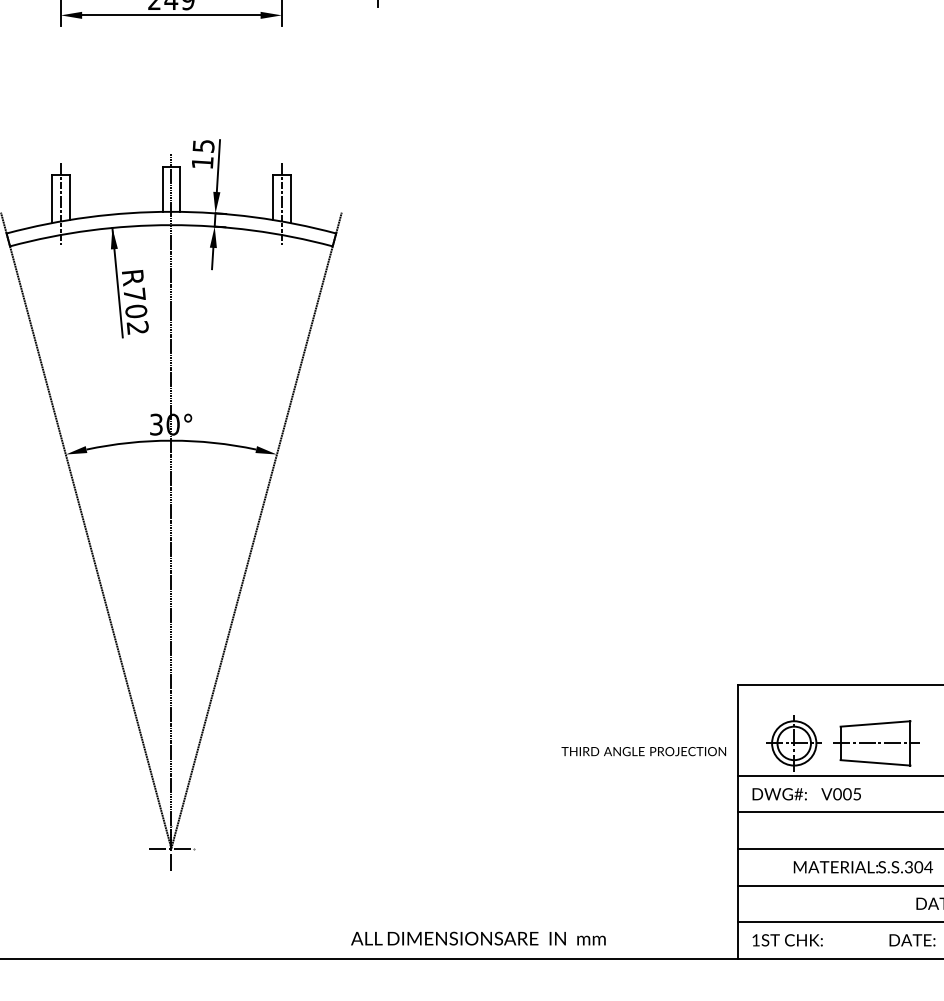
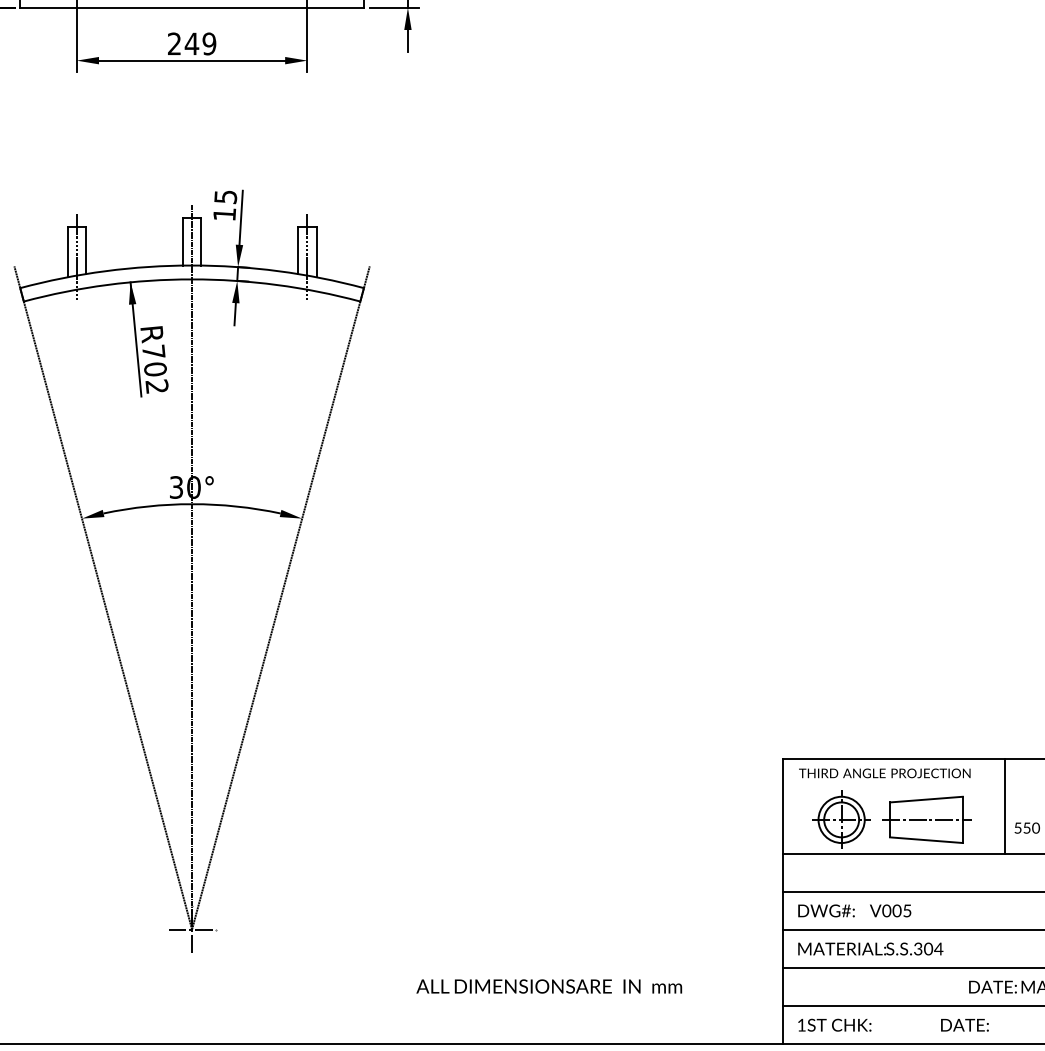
text: (643, 751) -> (884, 773), moved
text: (806, 793) -> (854, 910), moved
text: (863, 866) -> (870, 948), moved
text: (478, 938) -> (549, 986), moved

